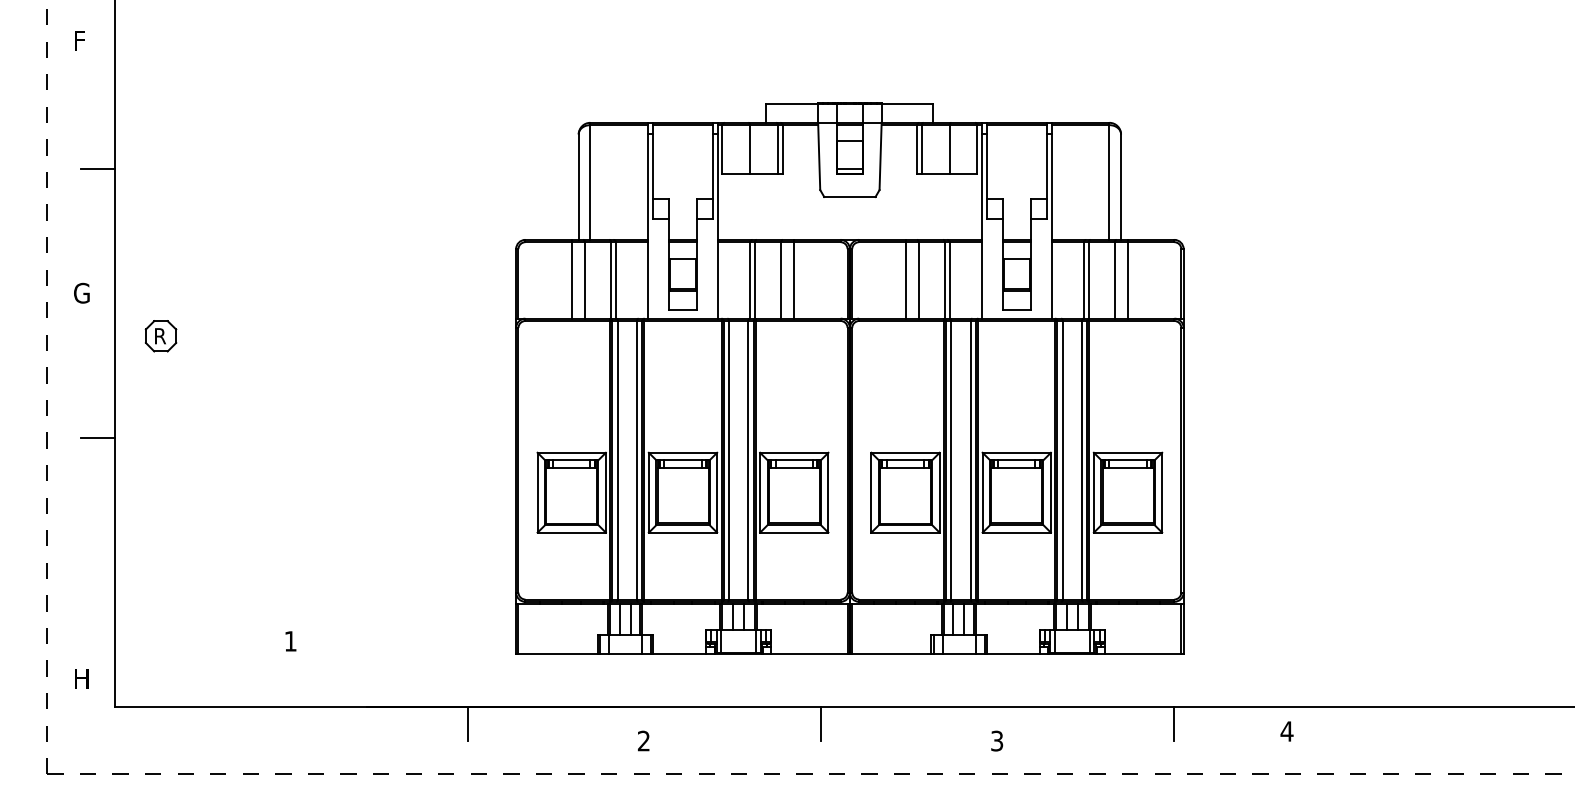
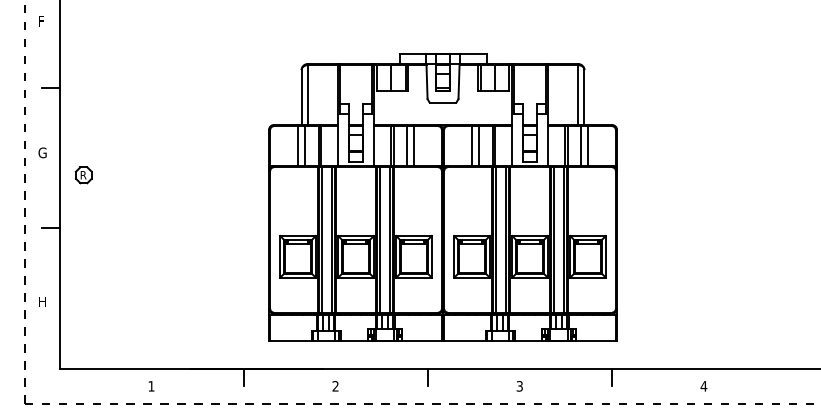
text: (290, 641) -> (151, 386), moved
text: (81, 678) -> (42, 301), moved
text: (1286, 731) -> (703, 386), moved

